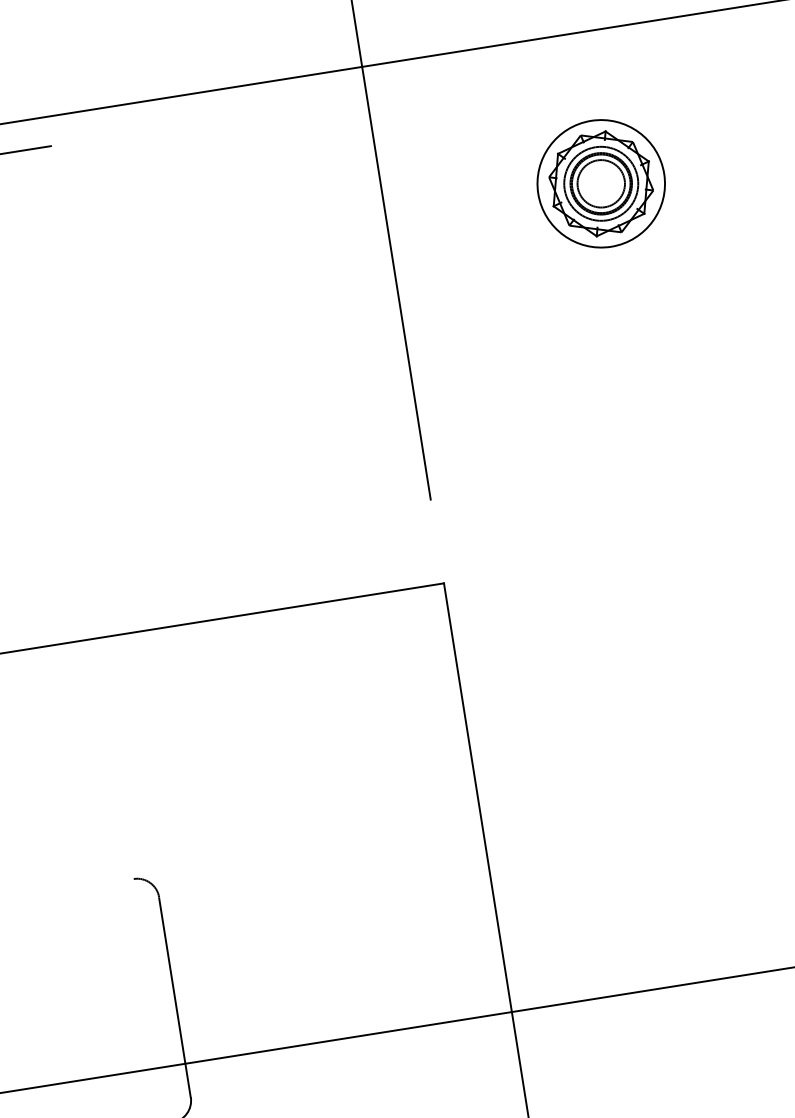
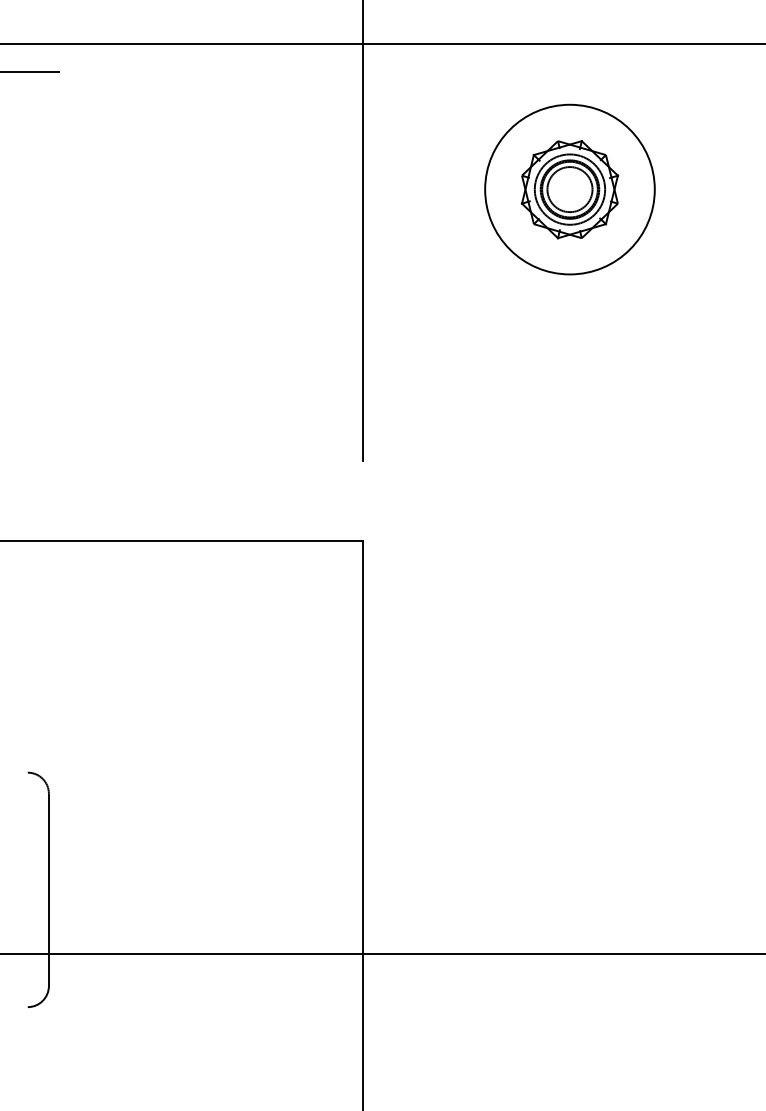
circle: (600, 183) -> (569, 189), size x1.4

